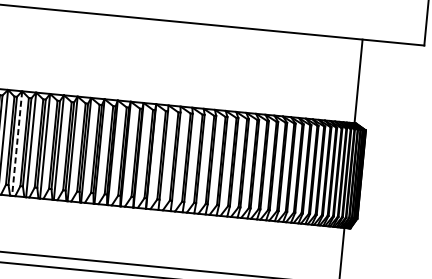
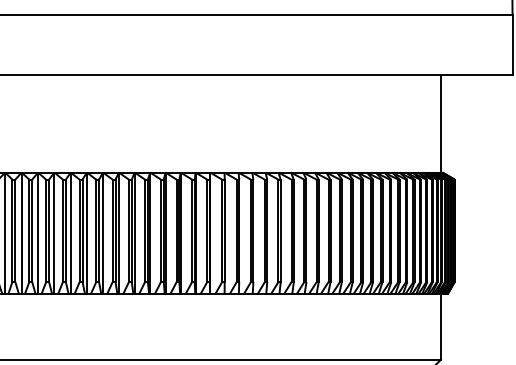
line: (17, 143) -> (54, 233), dashed -> solid

